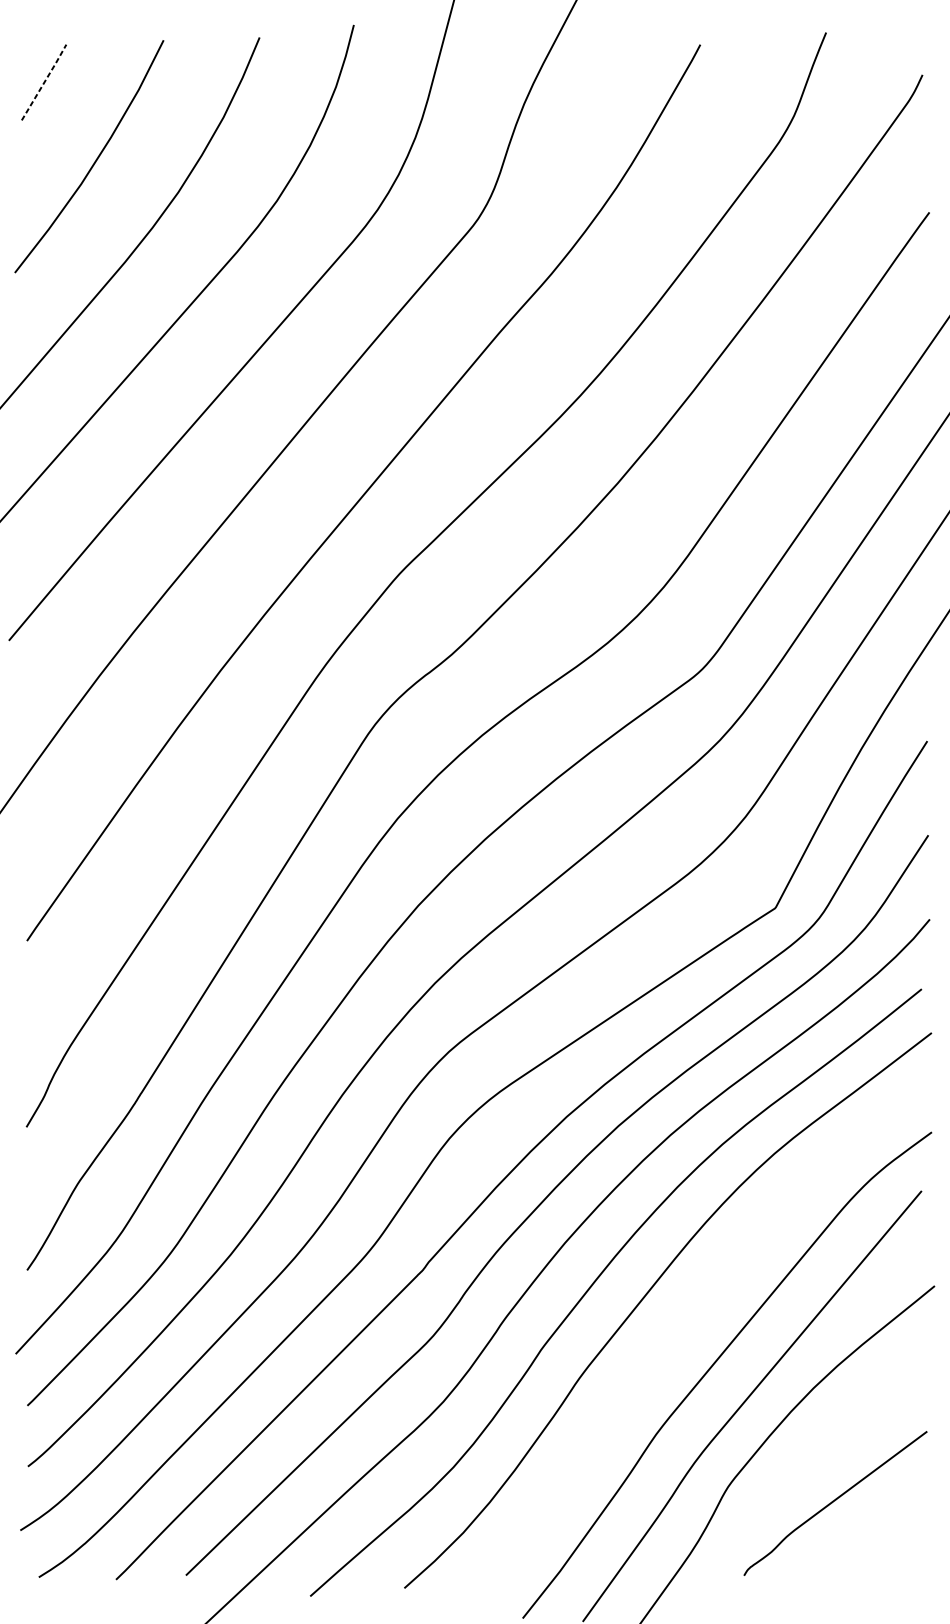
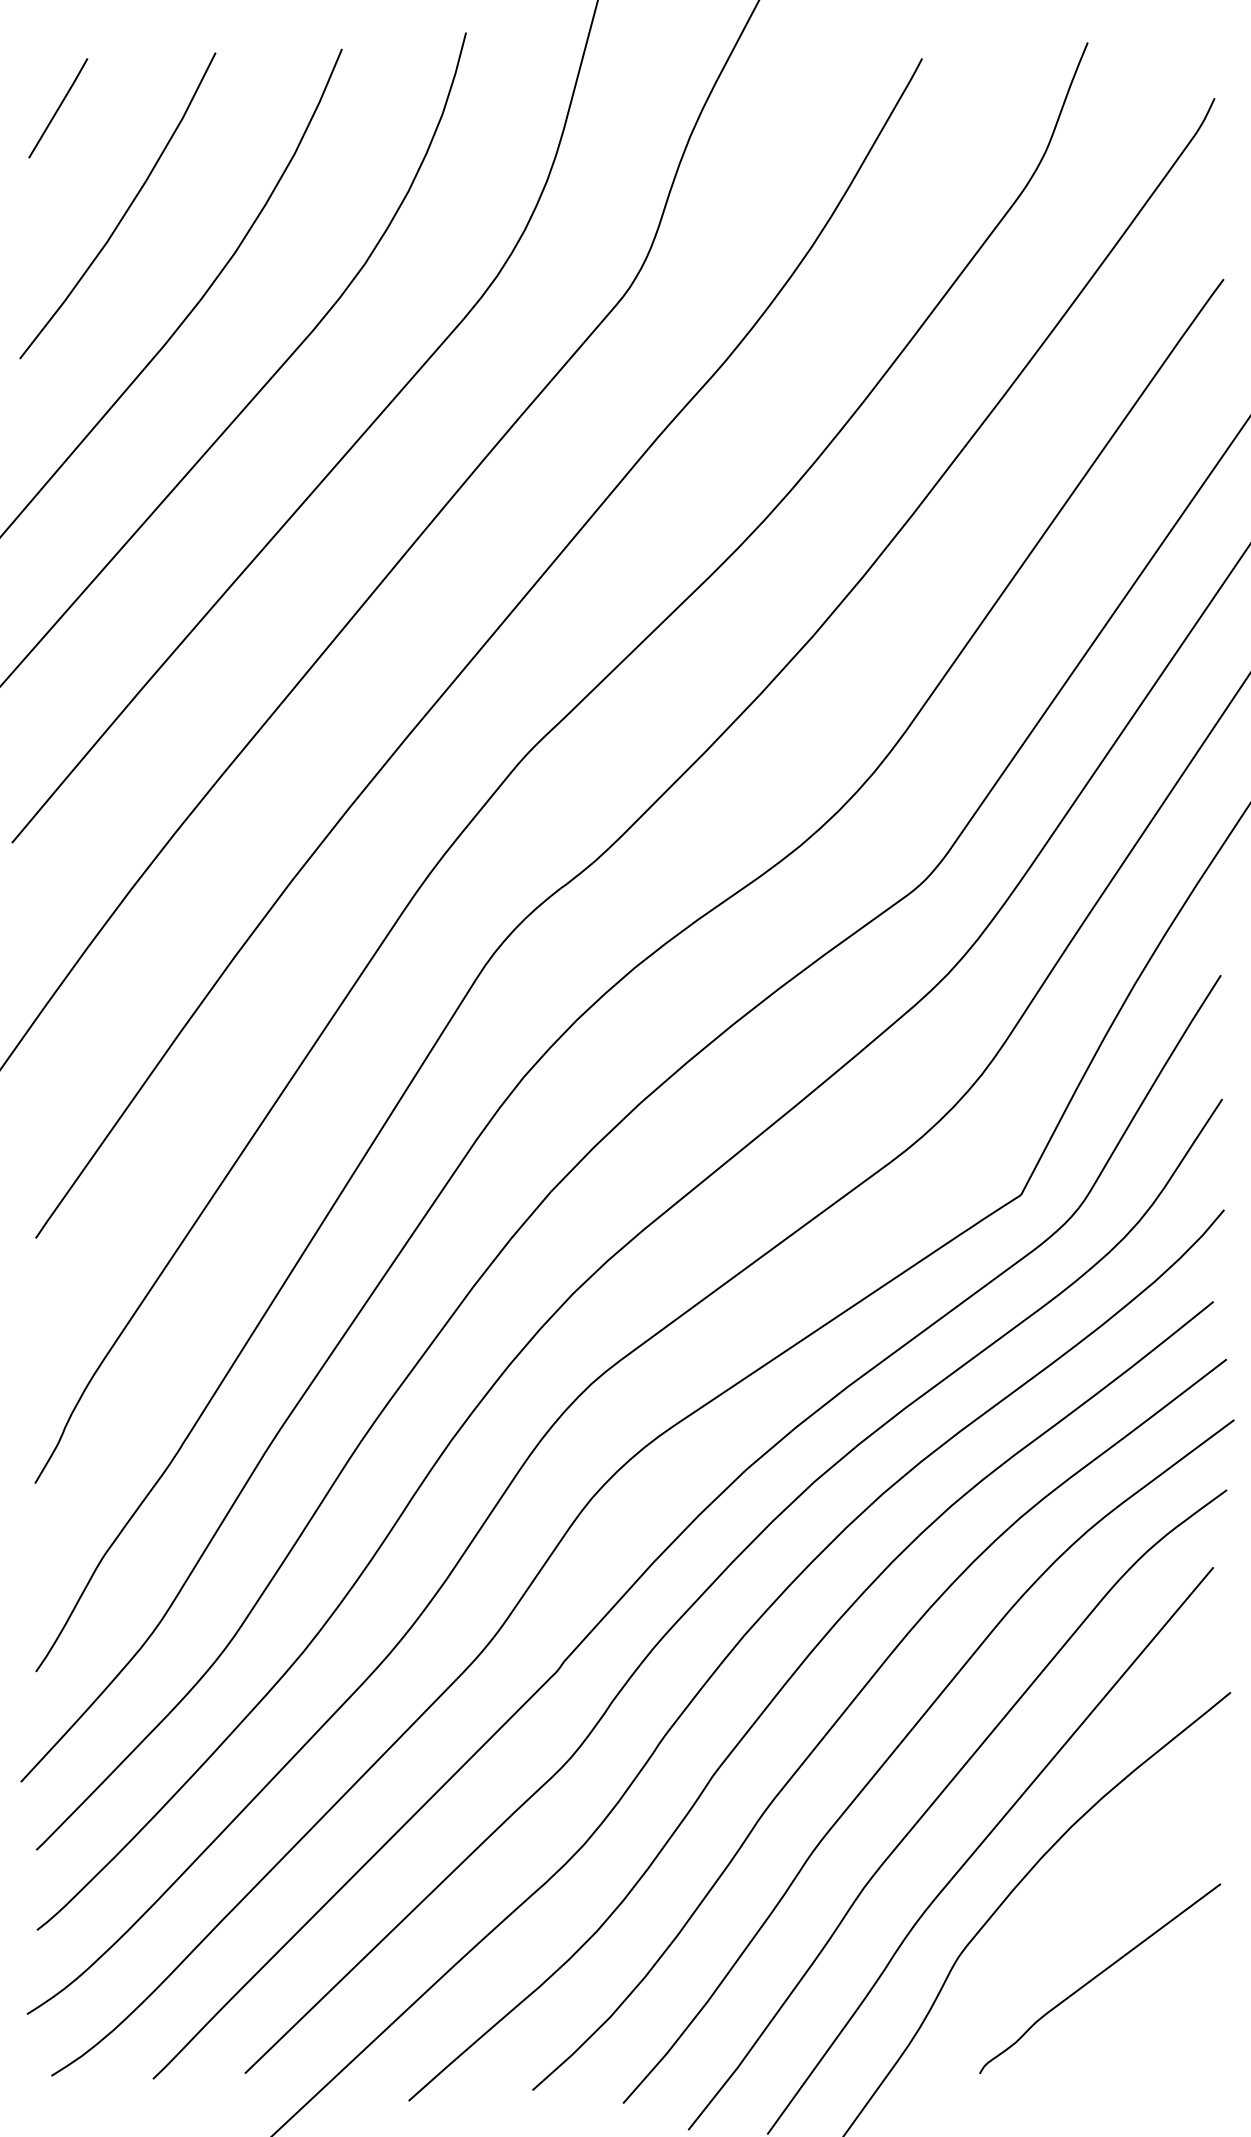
line: (45, 81) -> (59, 107), dashed -> solid
curve: (686, 1322) -> (904, 1740), added

